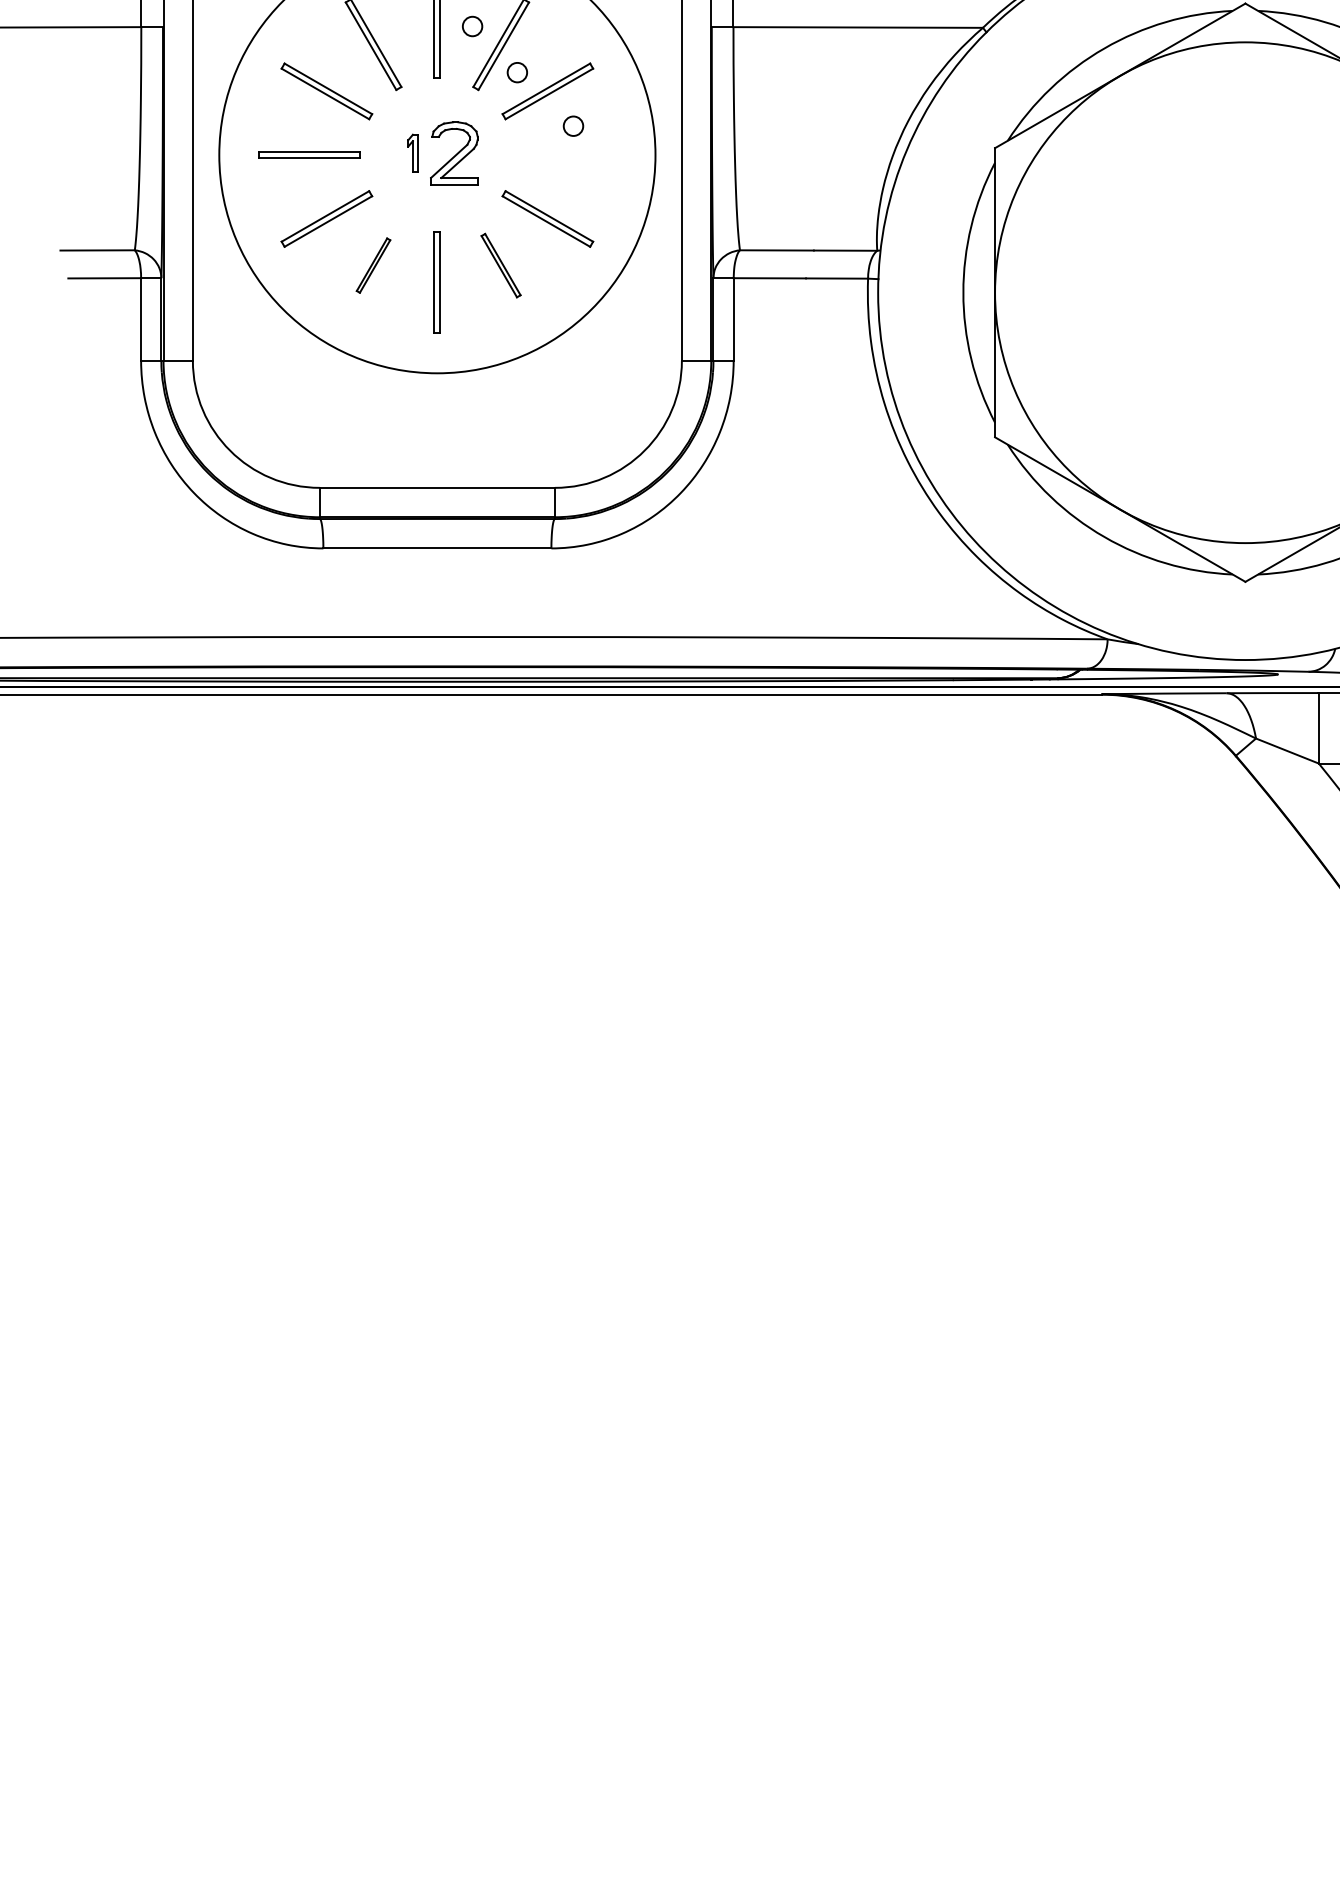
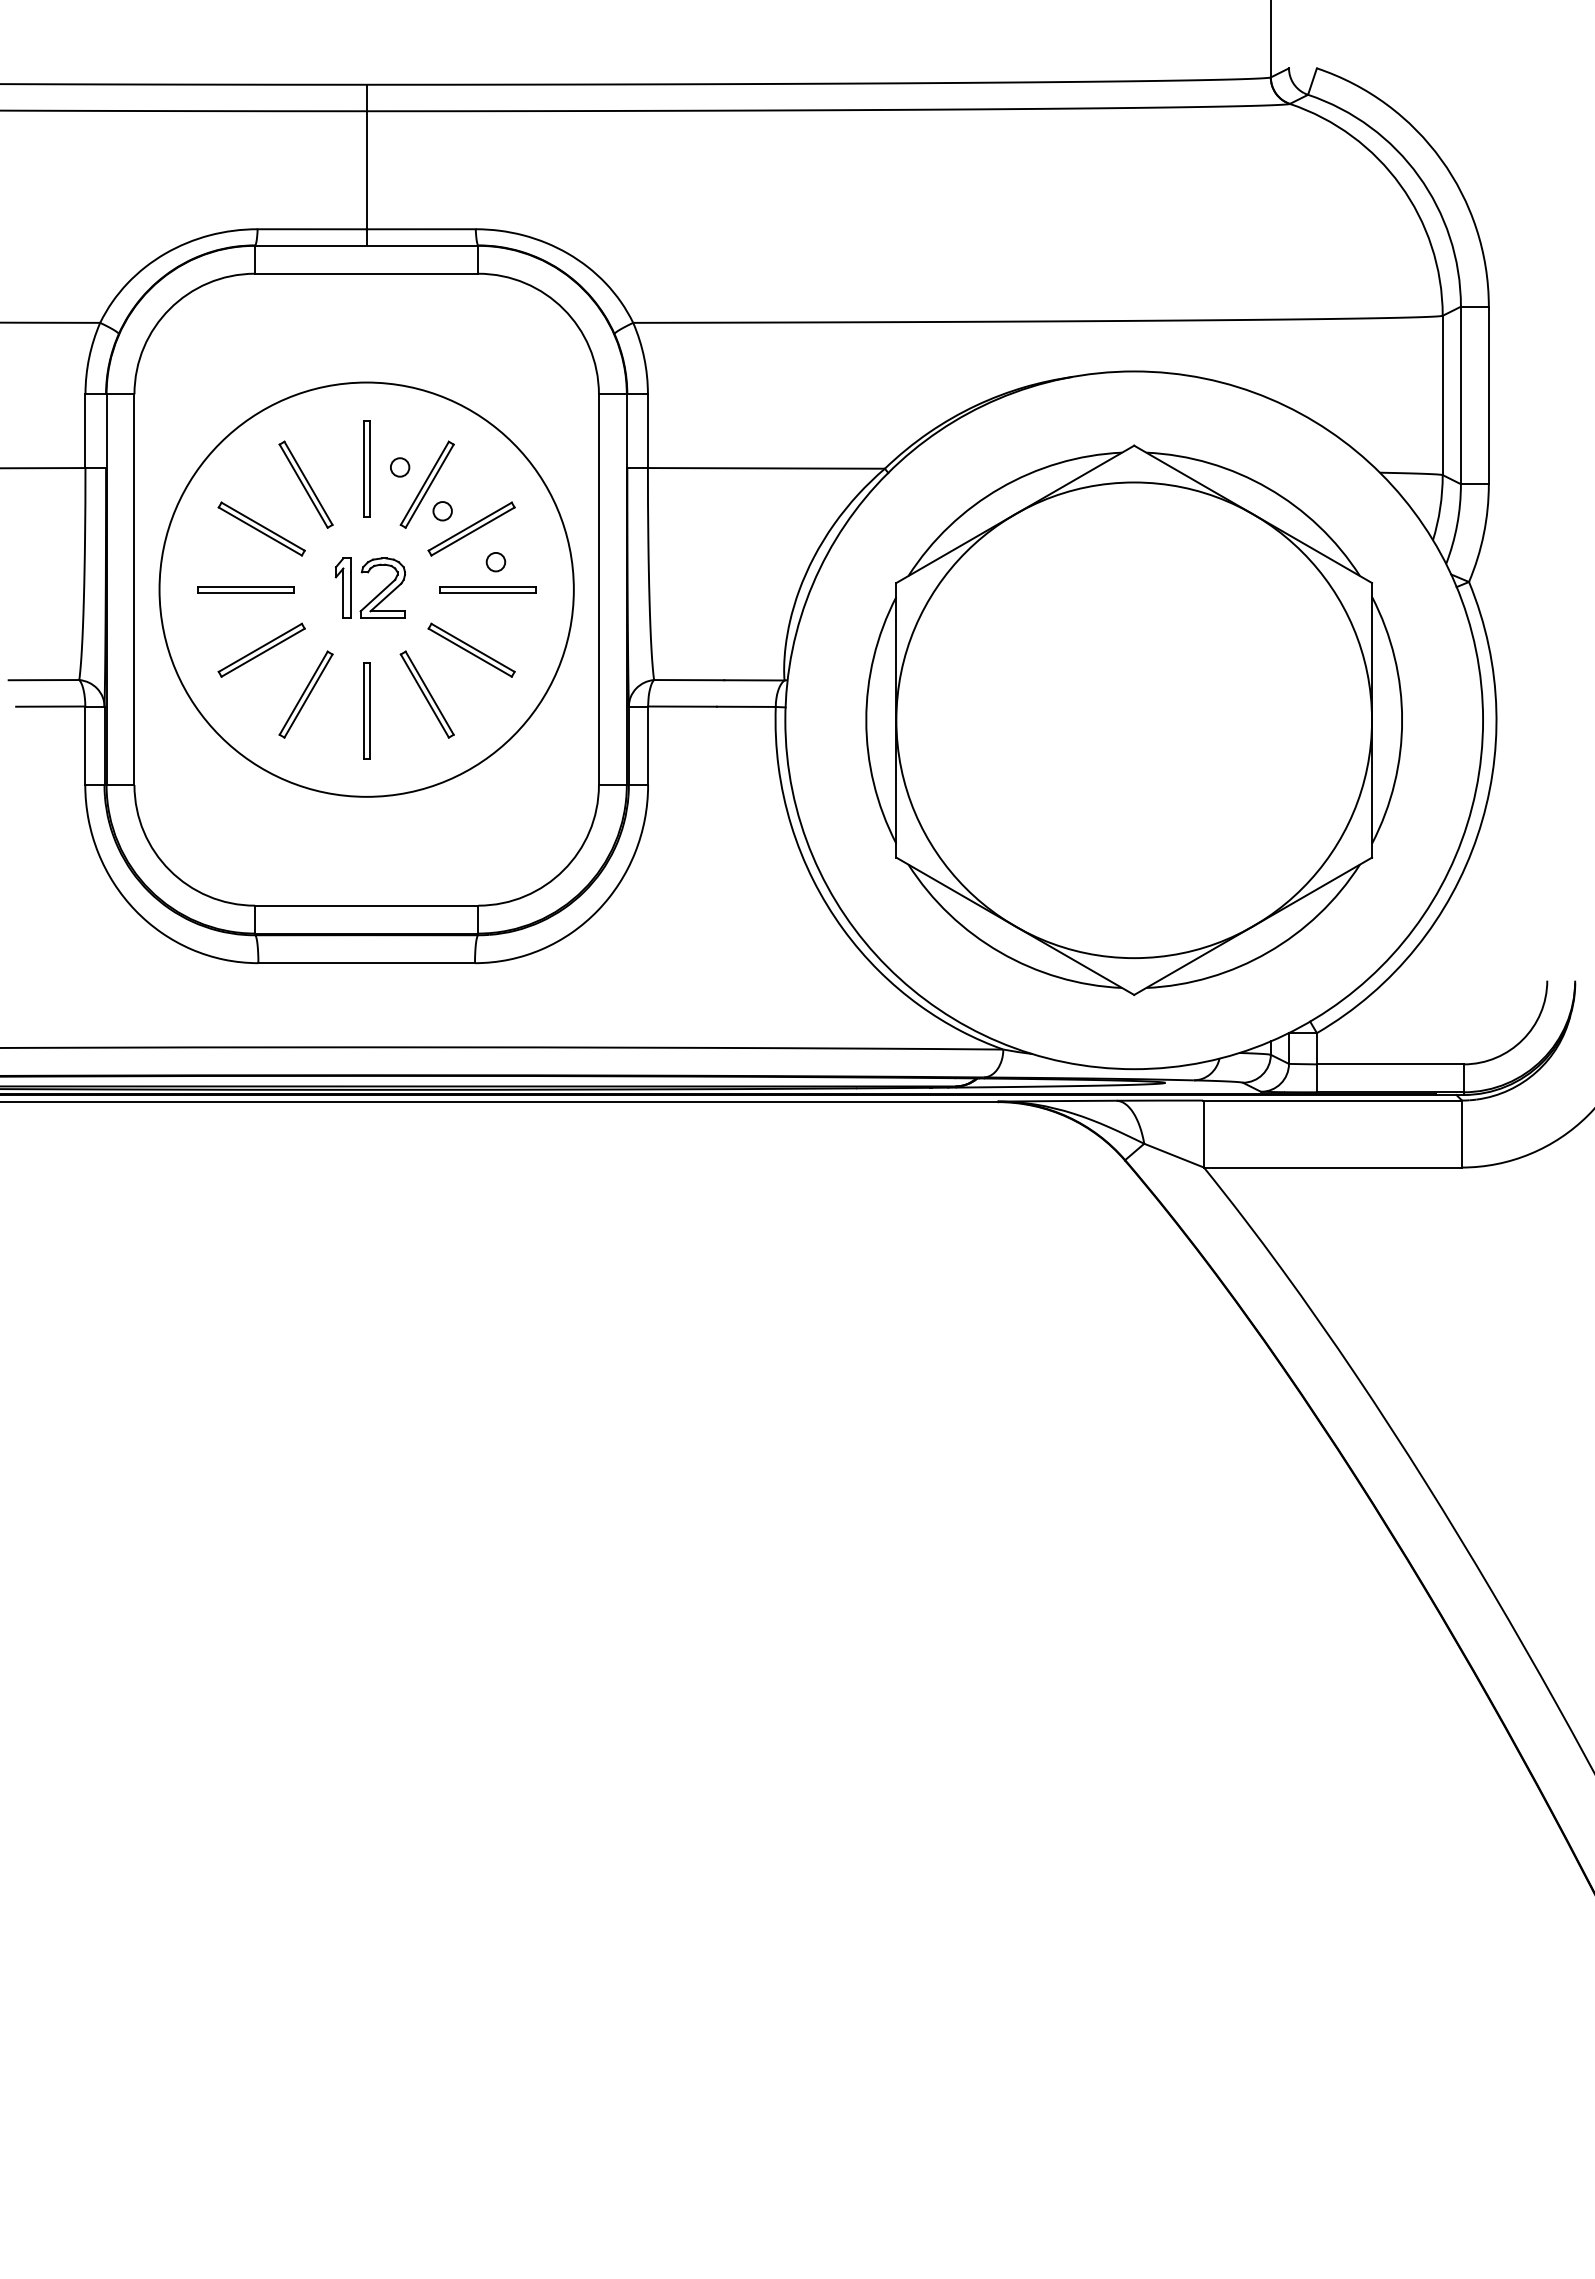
part: (412, 152) -> (343, 587), size x1.67
part: (564, 155) -> (487, 589), added
part: (372, 265) -> (305, 694), size x1.67
part: (500, 265) -> (426, 694), size x1.43

